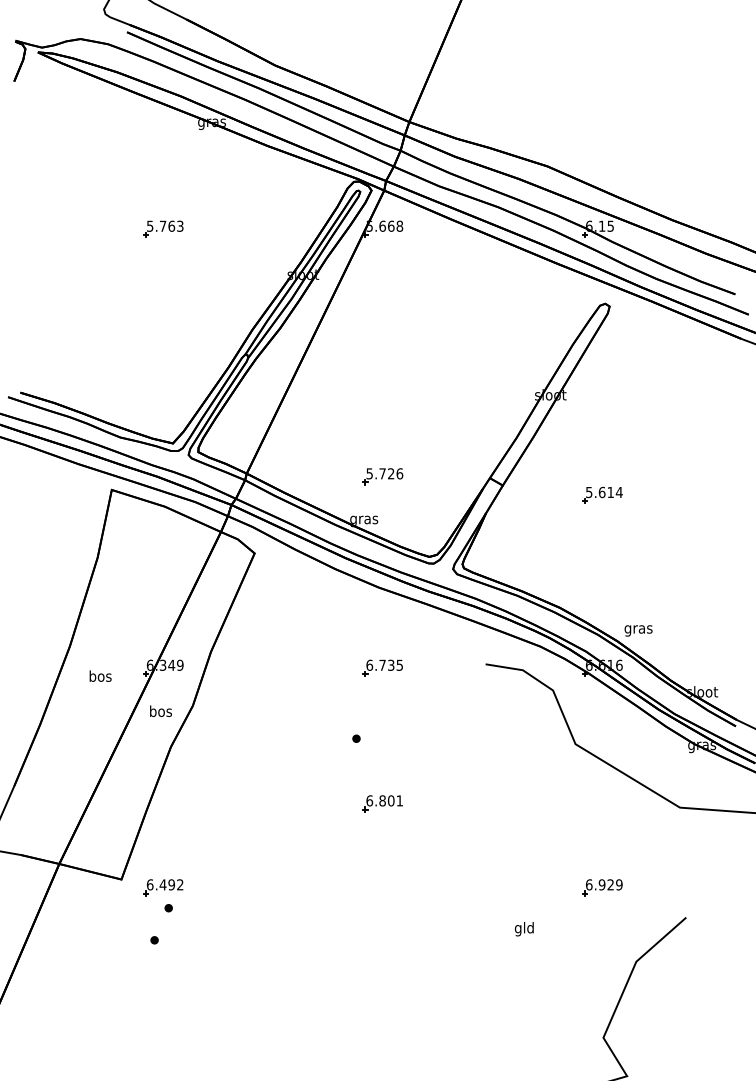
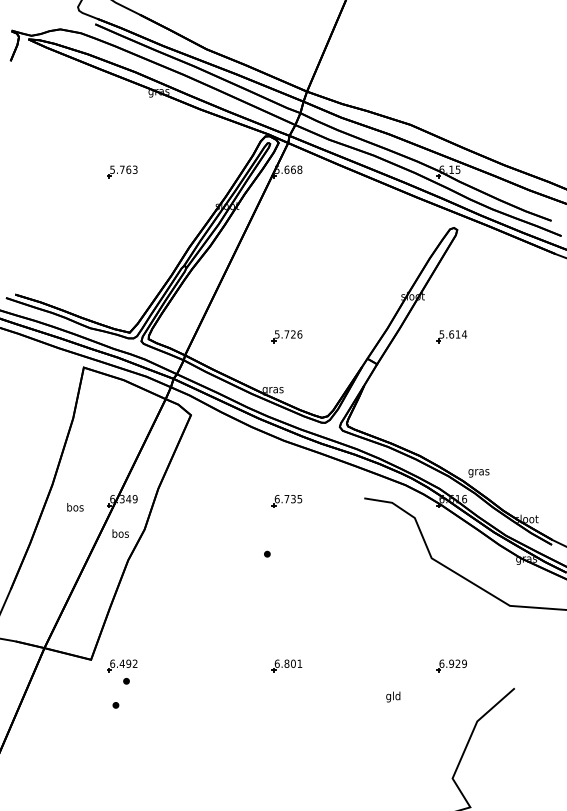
part: (381, 476) -> (286, 336), moved
part: (601, 495) -> (451, 336), moved
part: (381, 803) -> (286, 665), moved

